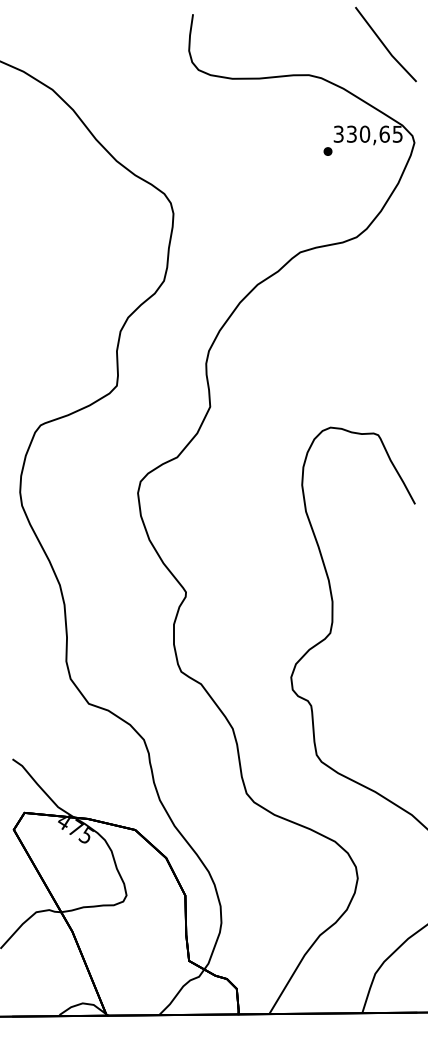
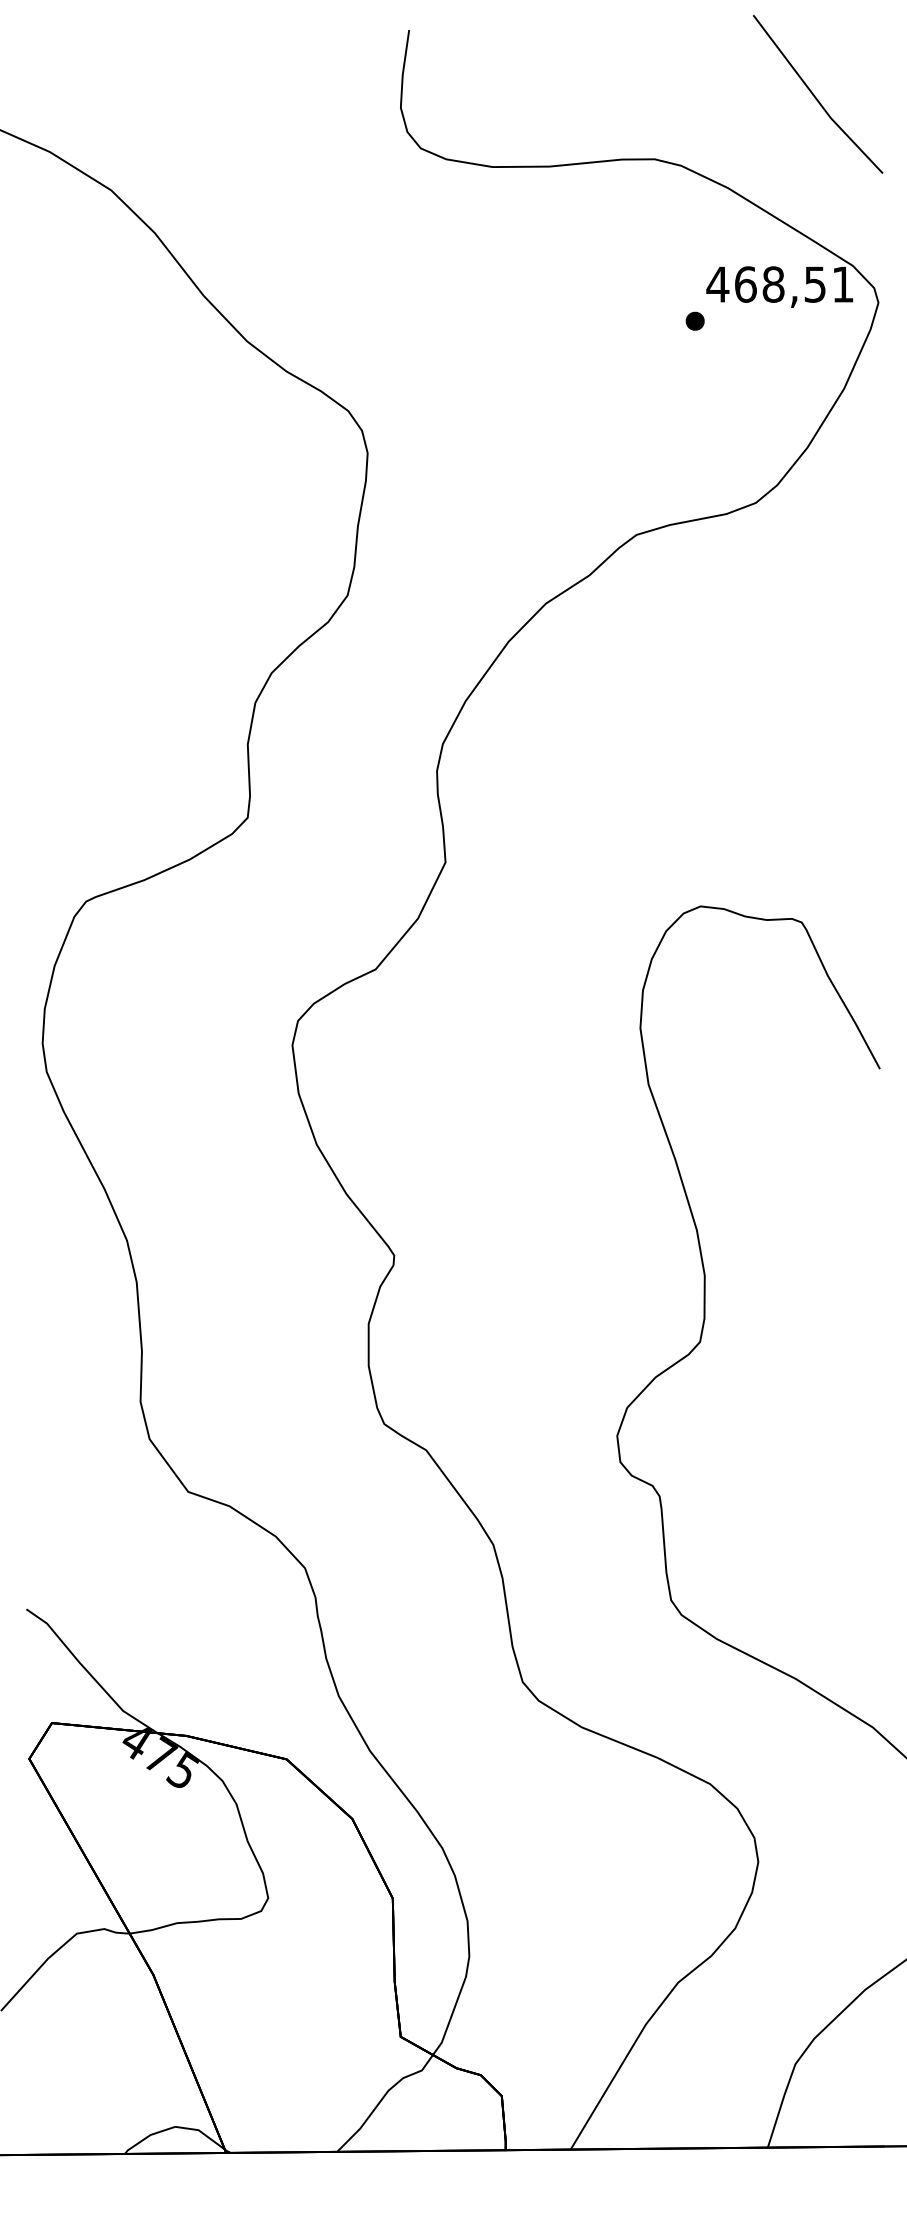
text: (367, 133) -> (778, 282), 330,65 -> 468,51

